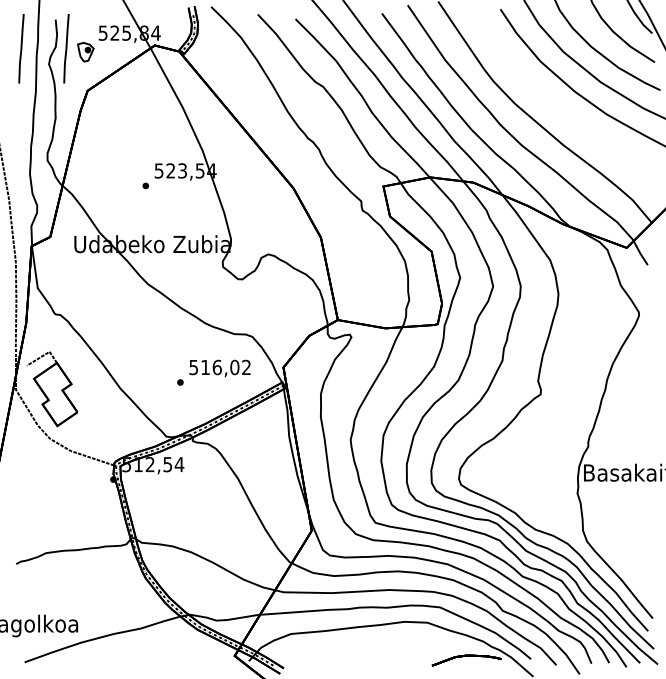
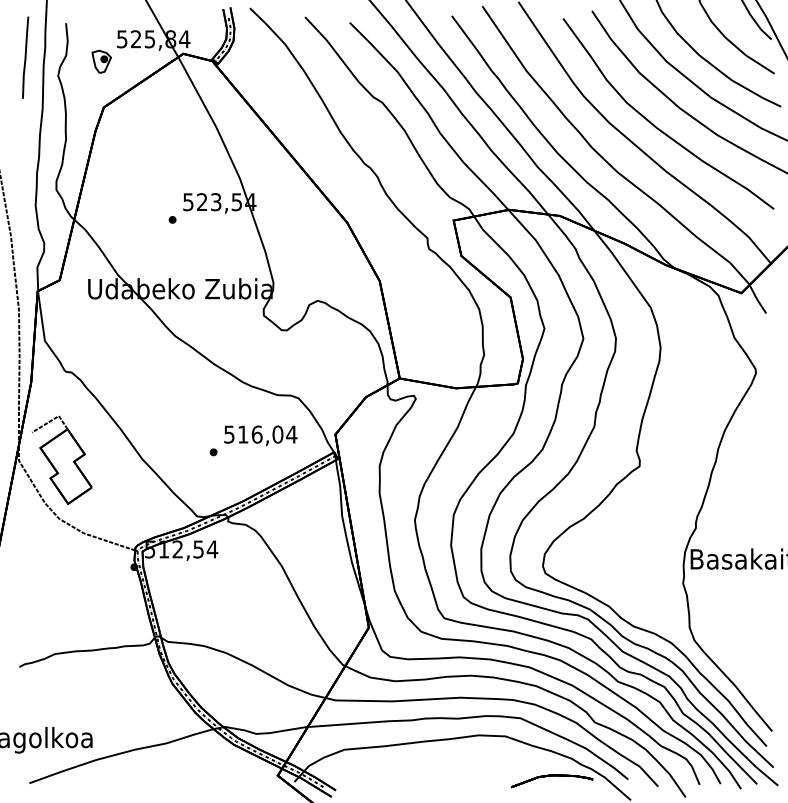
line: (66, 48) -> (78, 57), removed
curve: (556, 107) -> (658, 127), added
text: (246, 366) -> (291, 433), 516,02 -> 516,04

